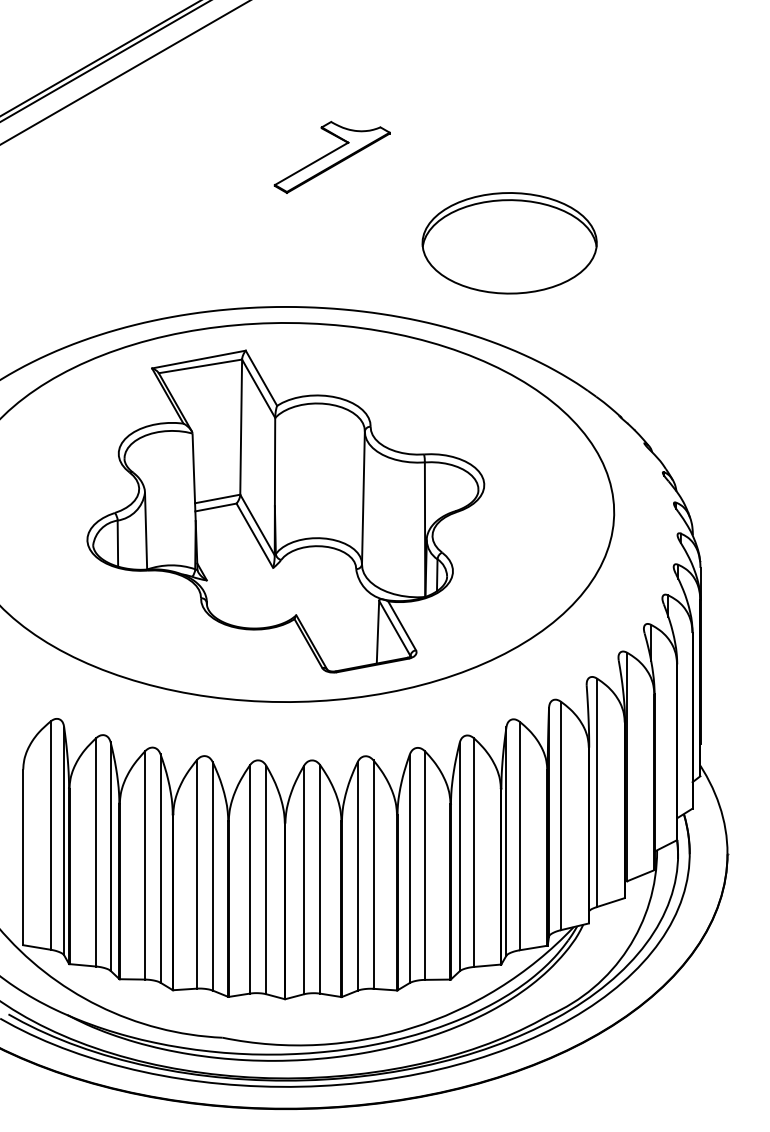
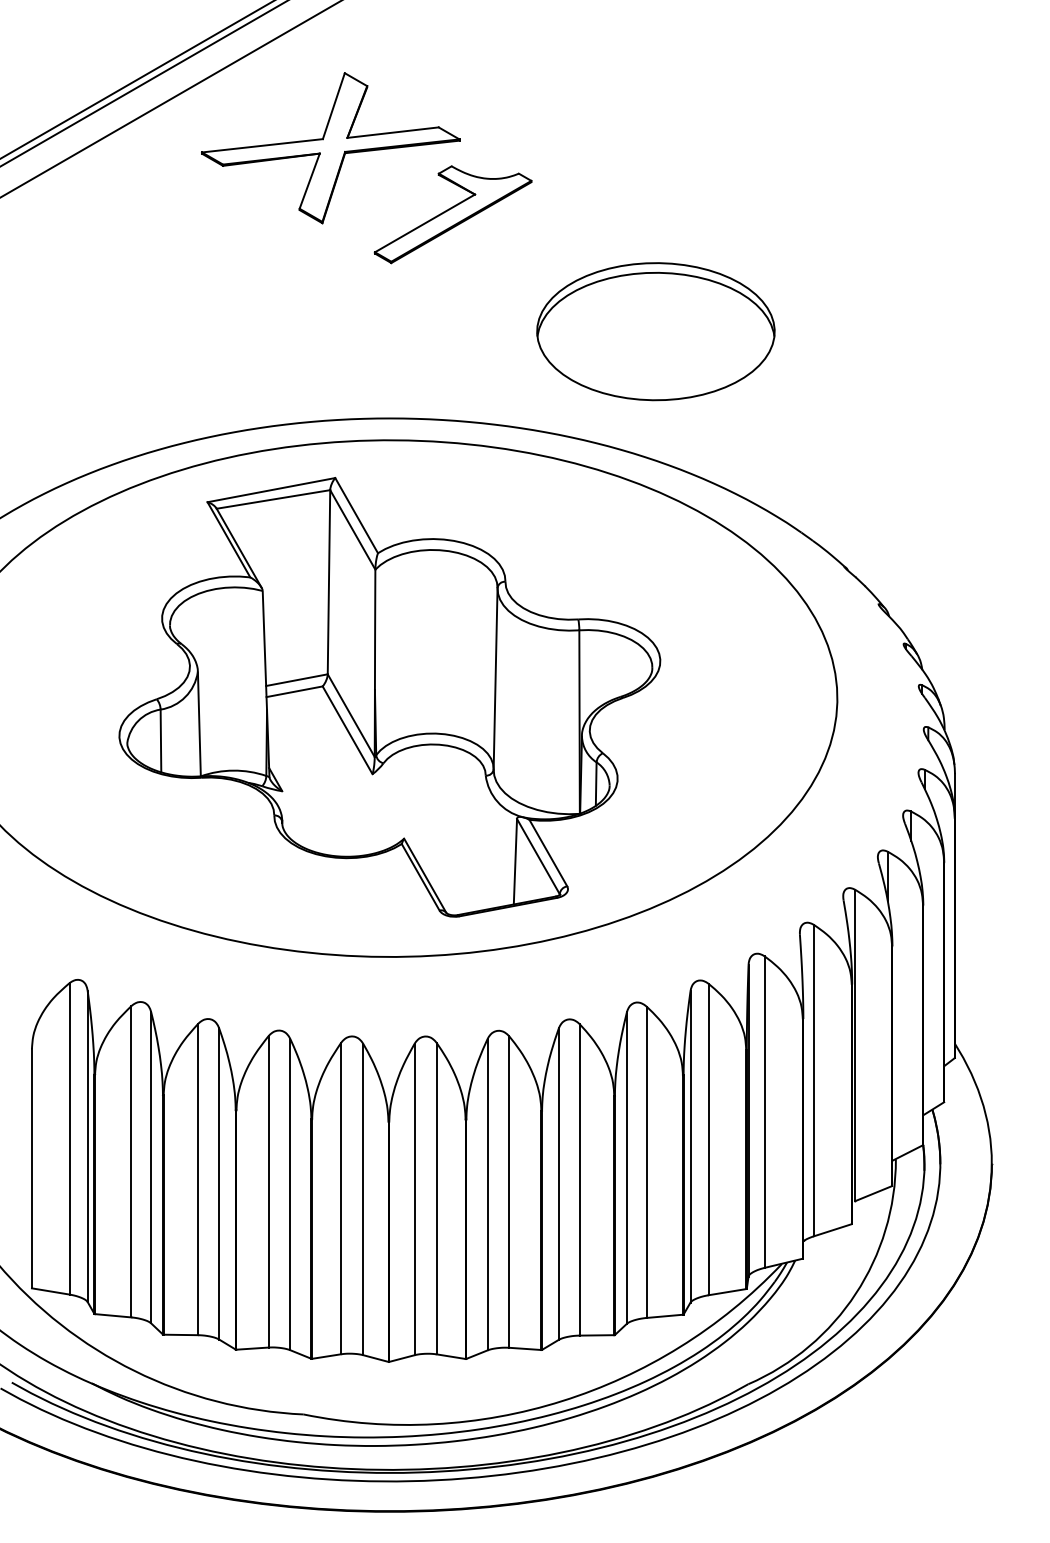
part: (242, 108) -> (330, 148), added
part: (509, 243) -> (655, 331), moved

